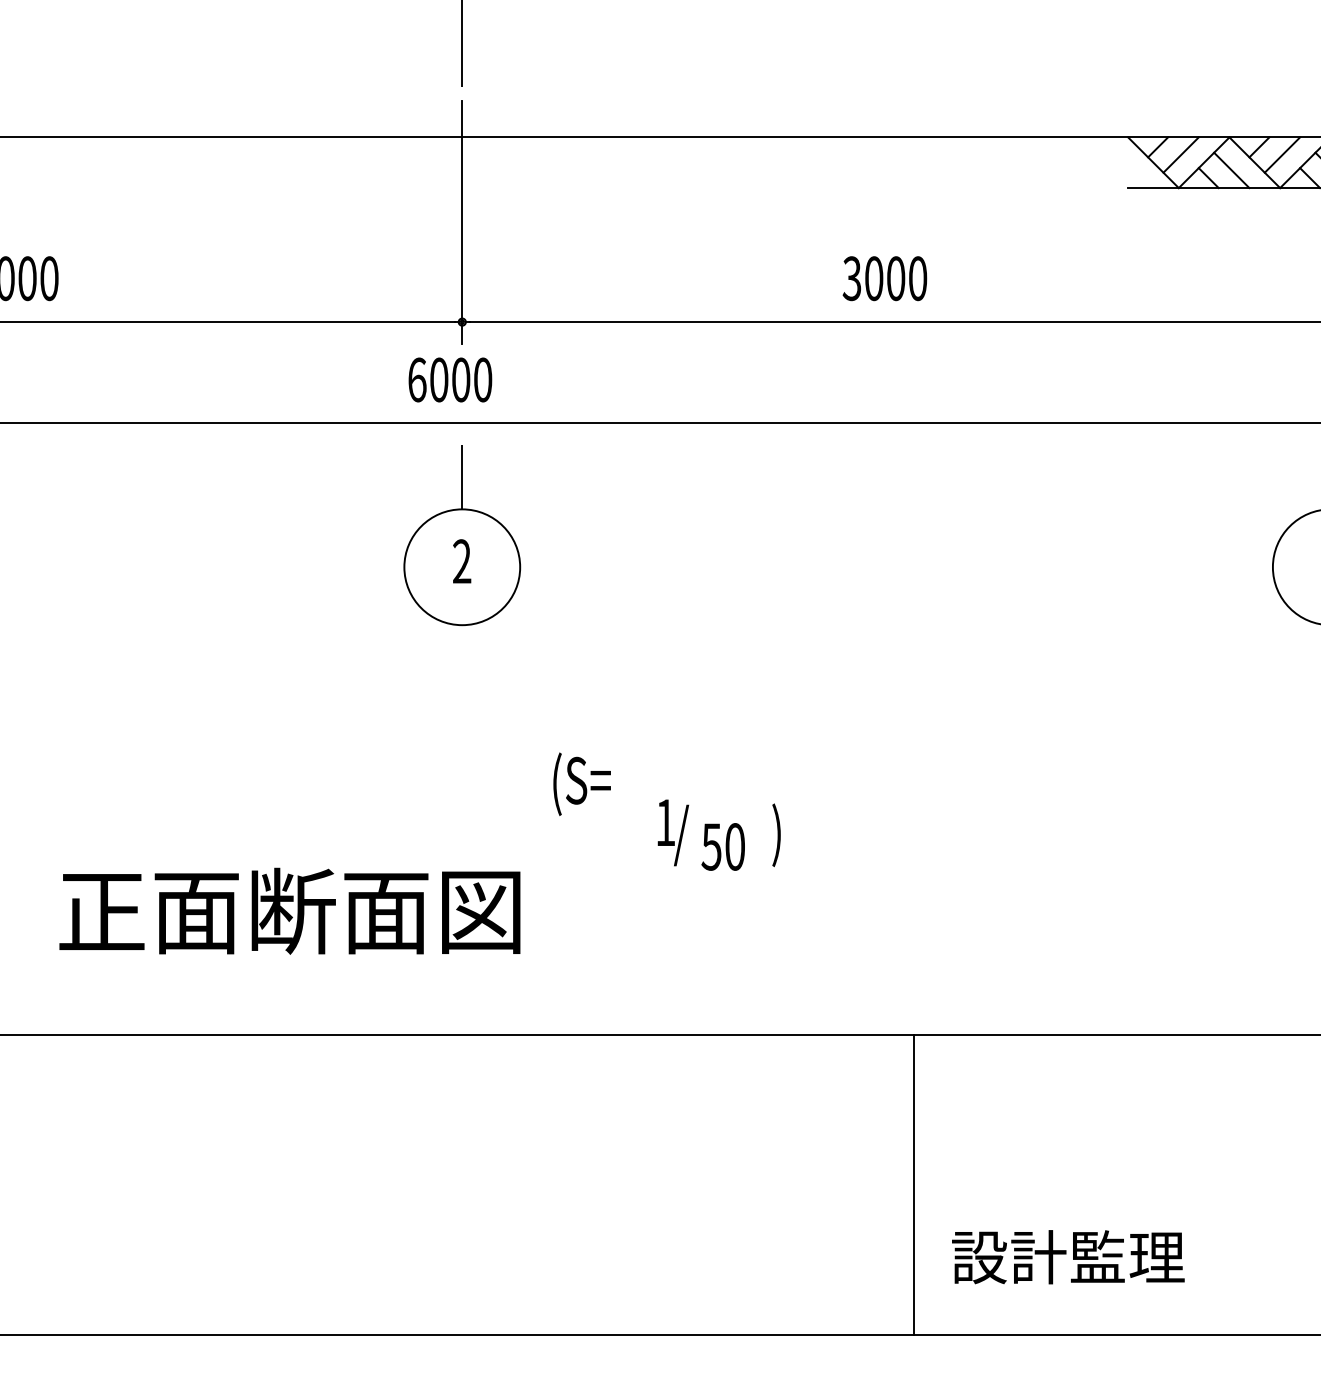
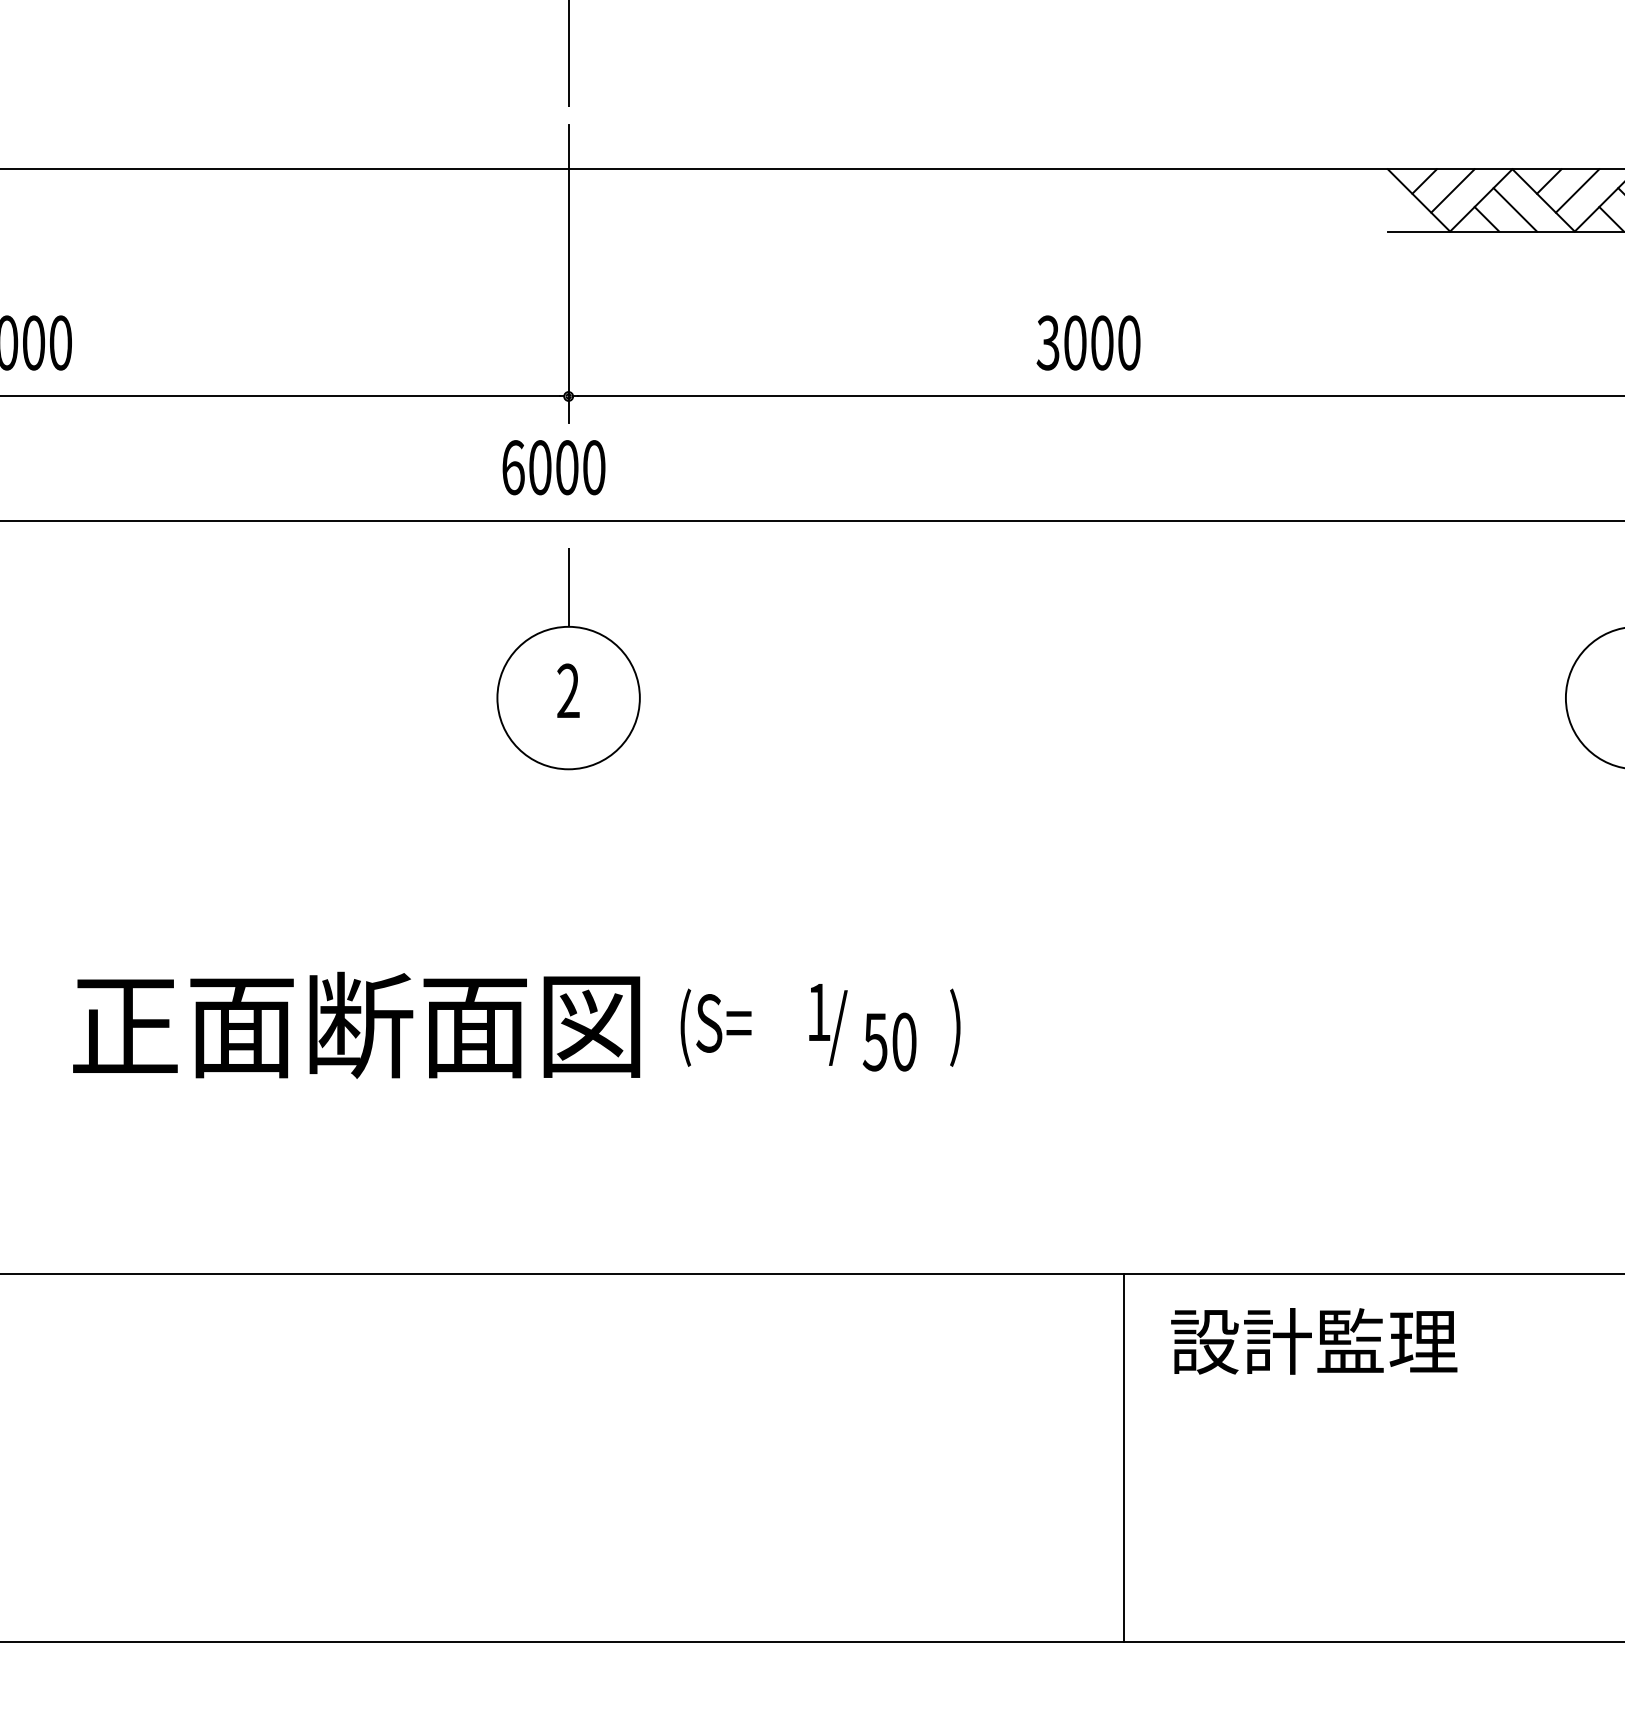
text: (581, 783) -> (715, 1026), moved
text: (289, 910) -> (356, 1024), moved
text: (1068, 1257) -> (1314, 1341), moved

